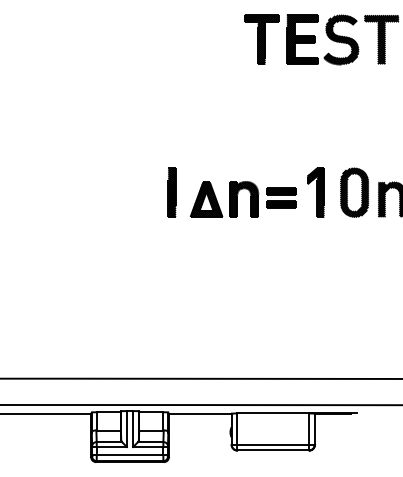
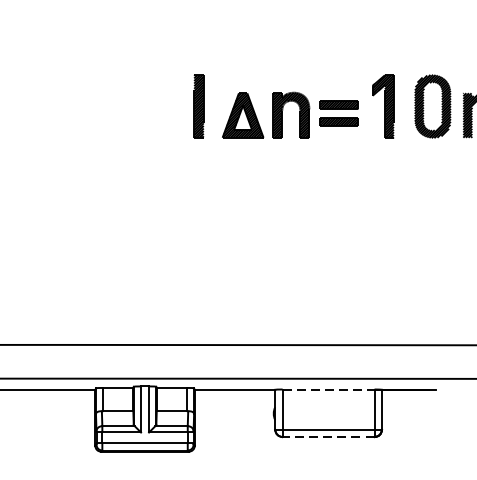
line: (273, 413) -> (328, 389), solid -> dashed
line: (273, 450) -> (328, 436), solid -> dashed

